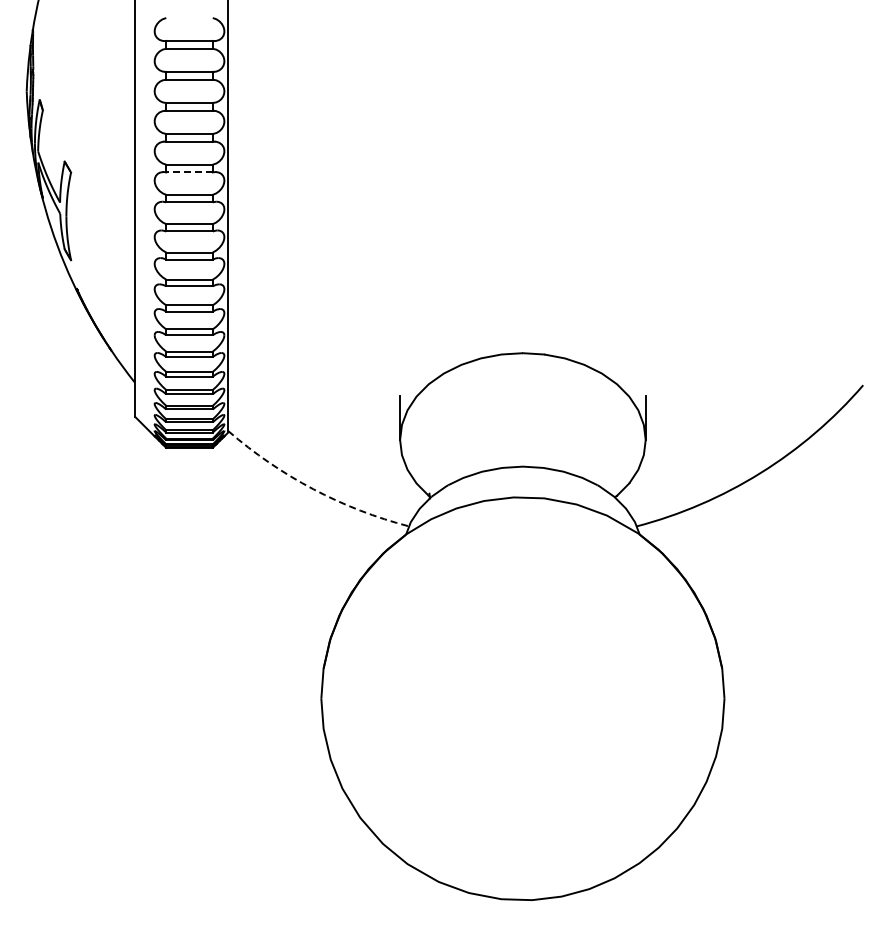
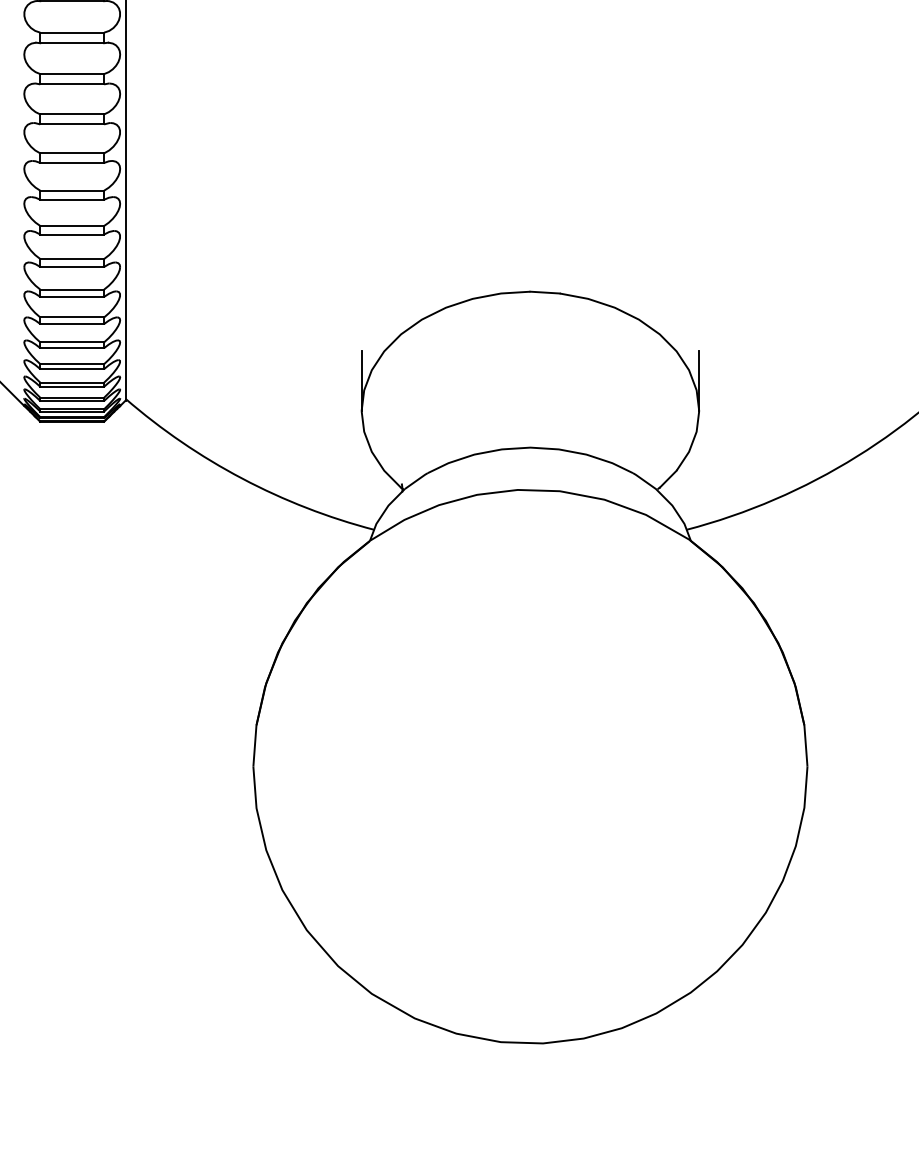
line: (189, 172) -> (72, 43), dashed -> solid
arc: (313, 489) -> (242, 479), dashed -> solid

